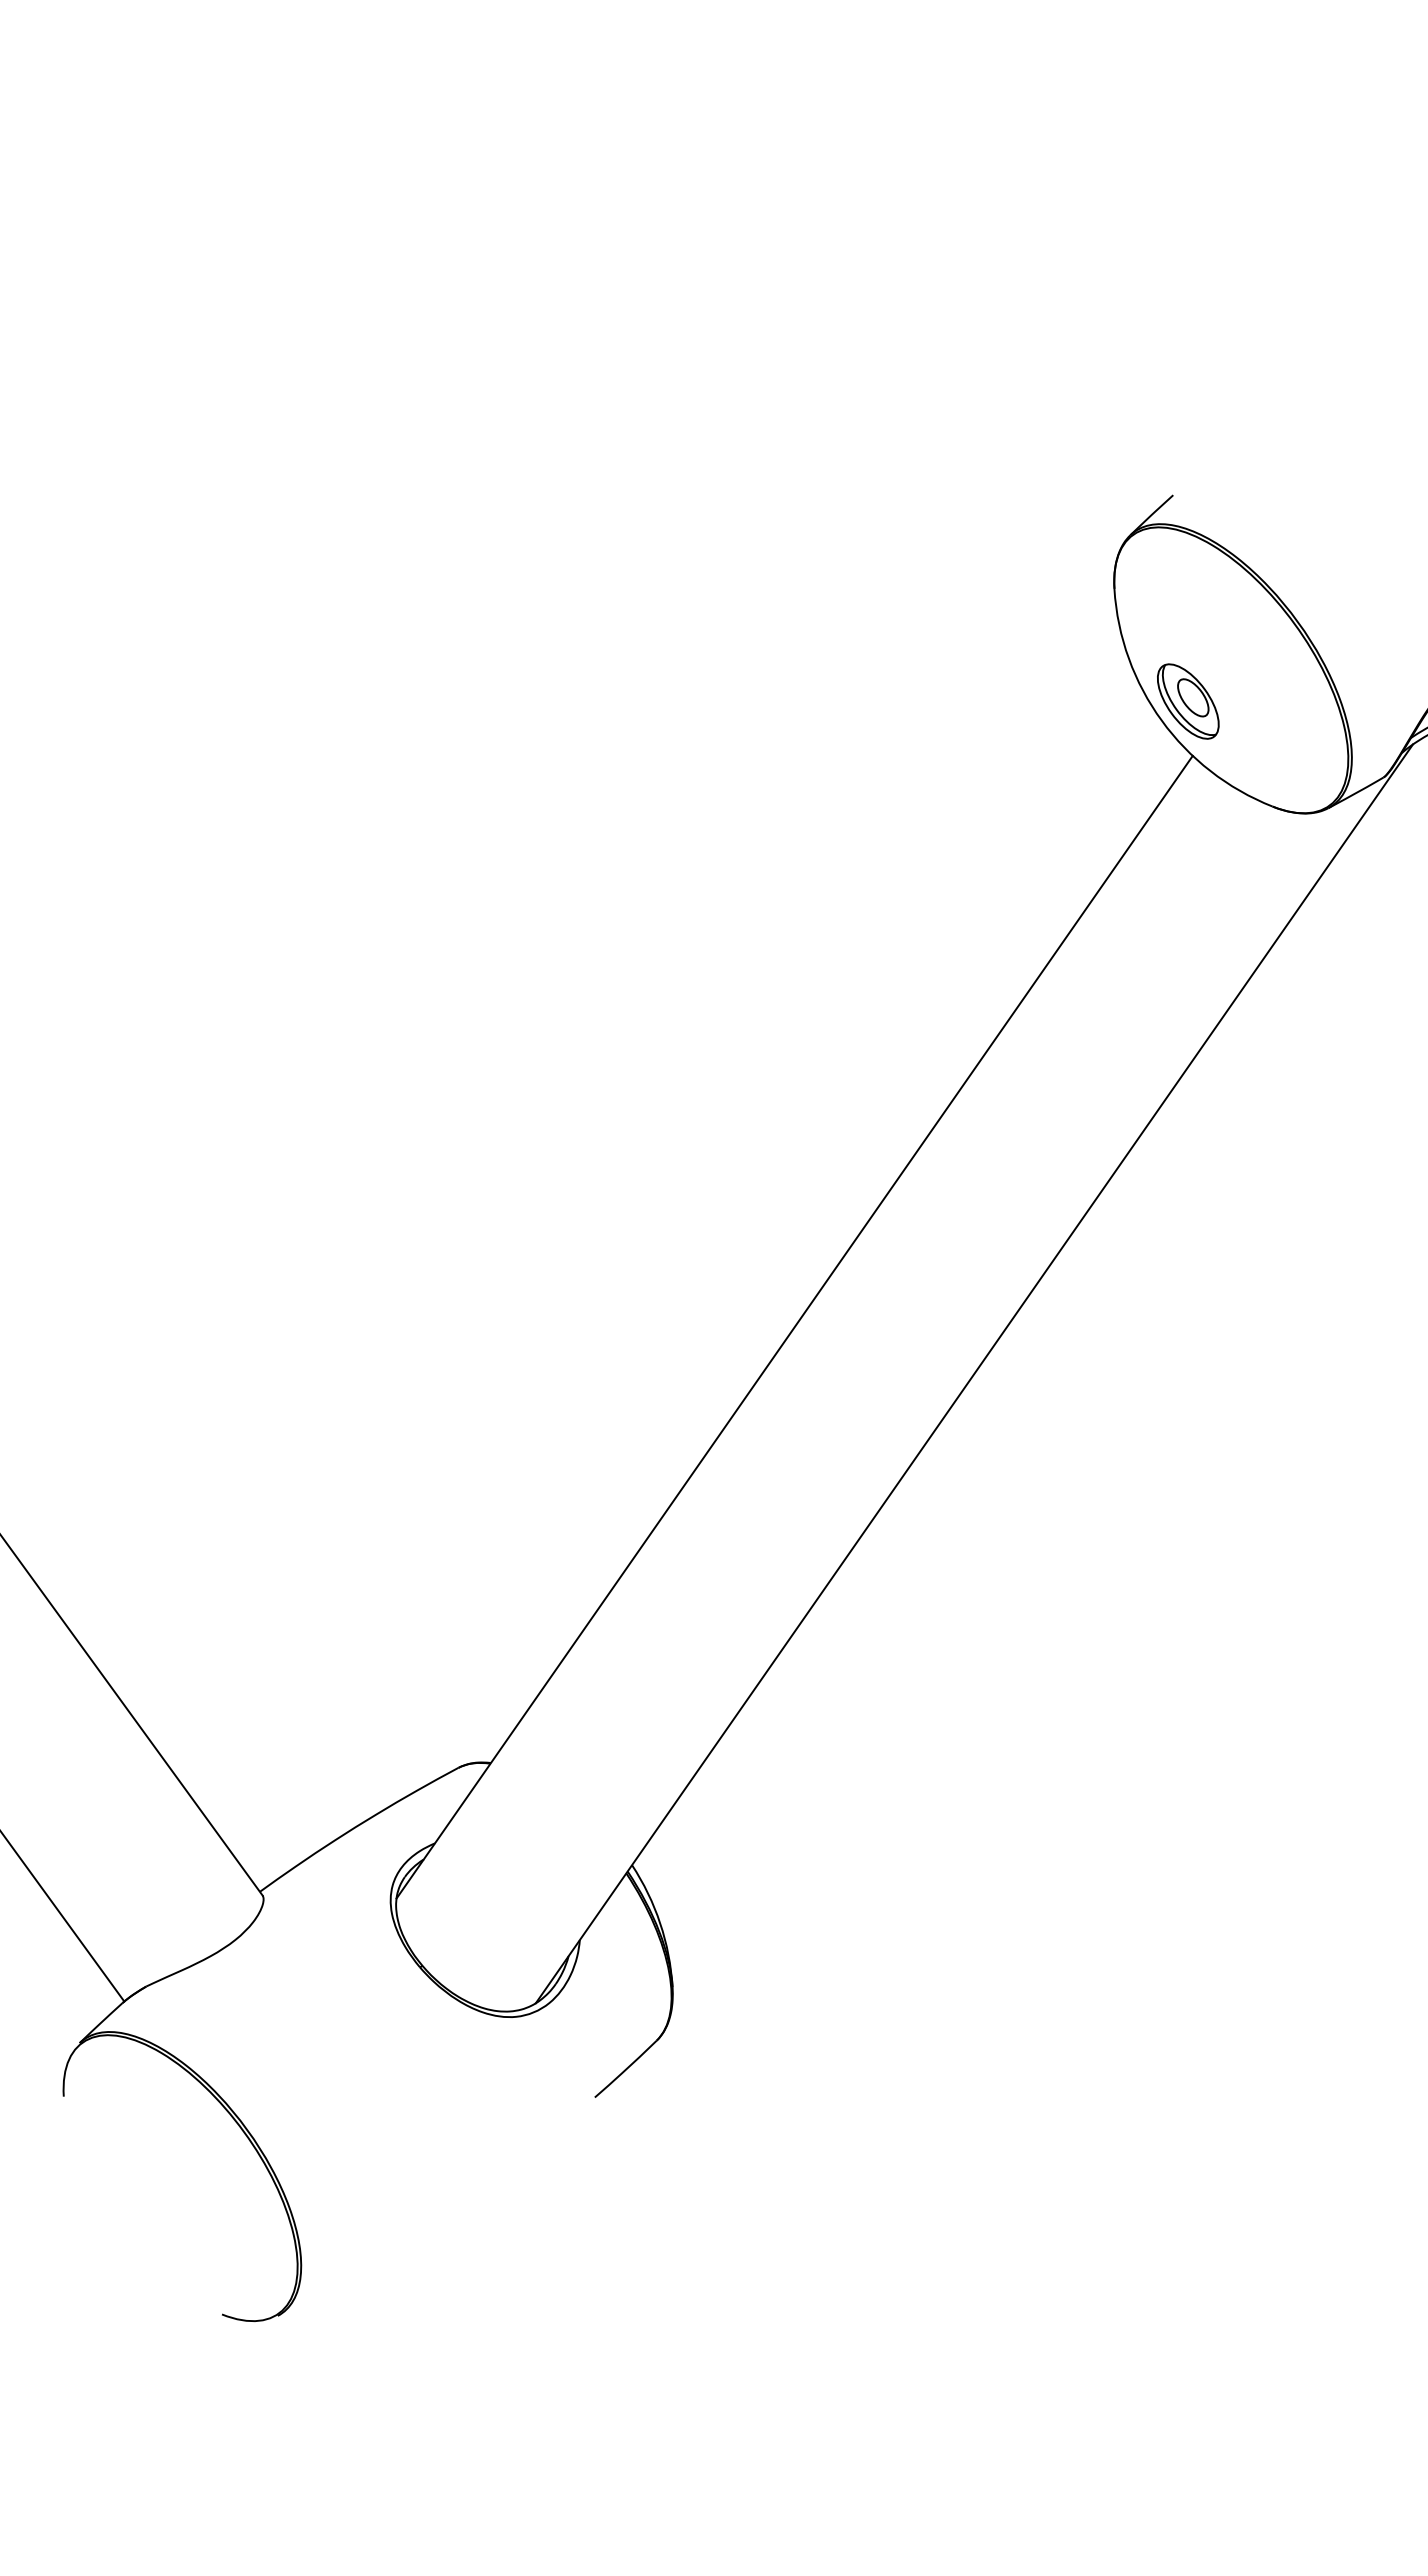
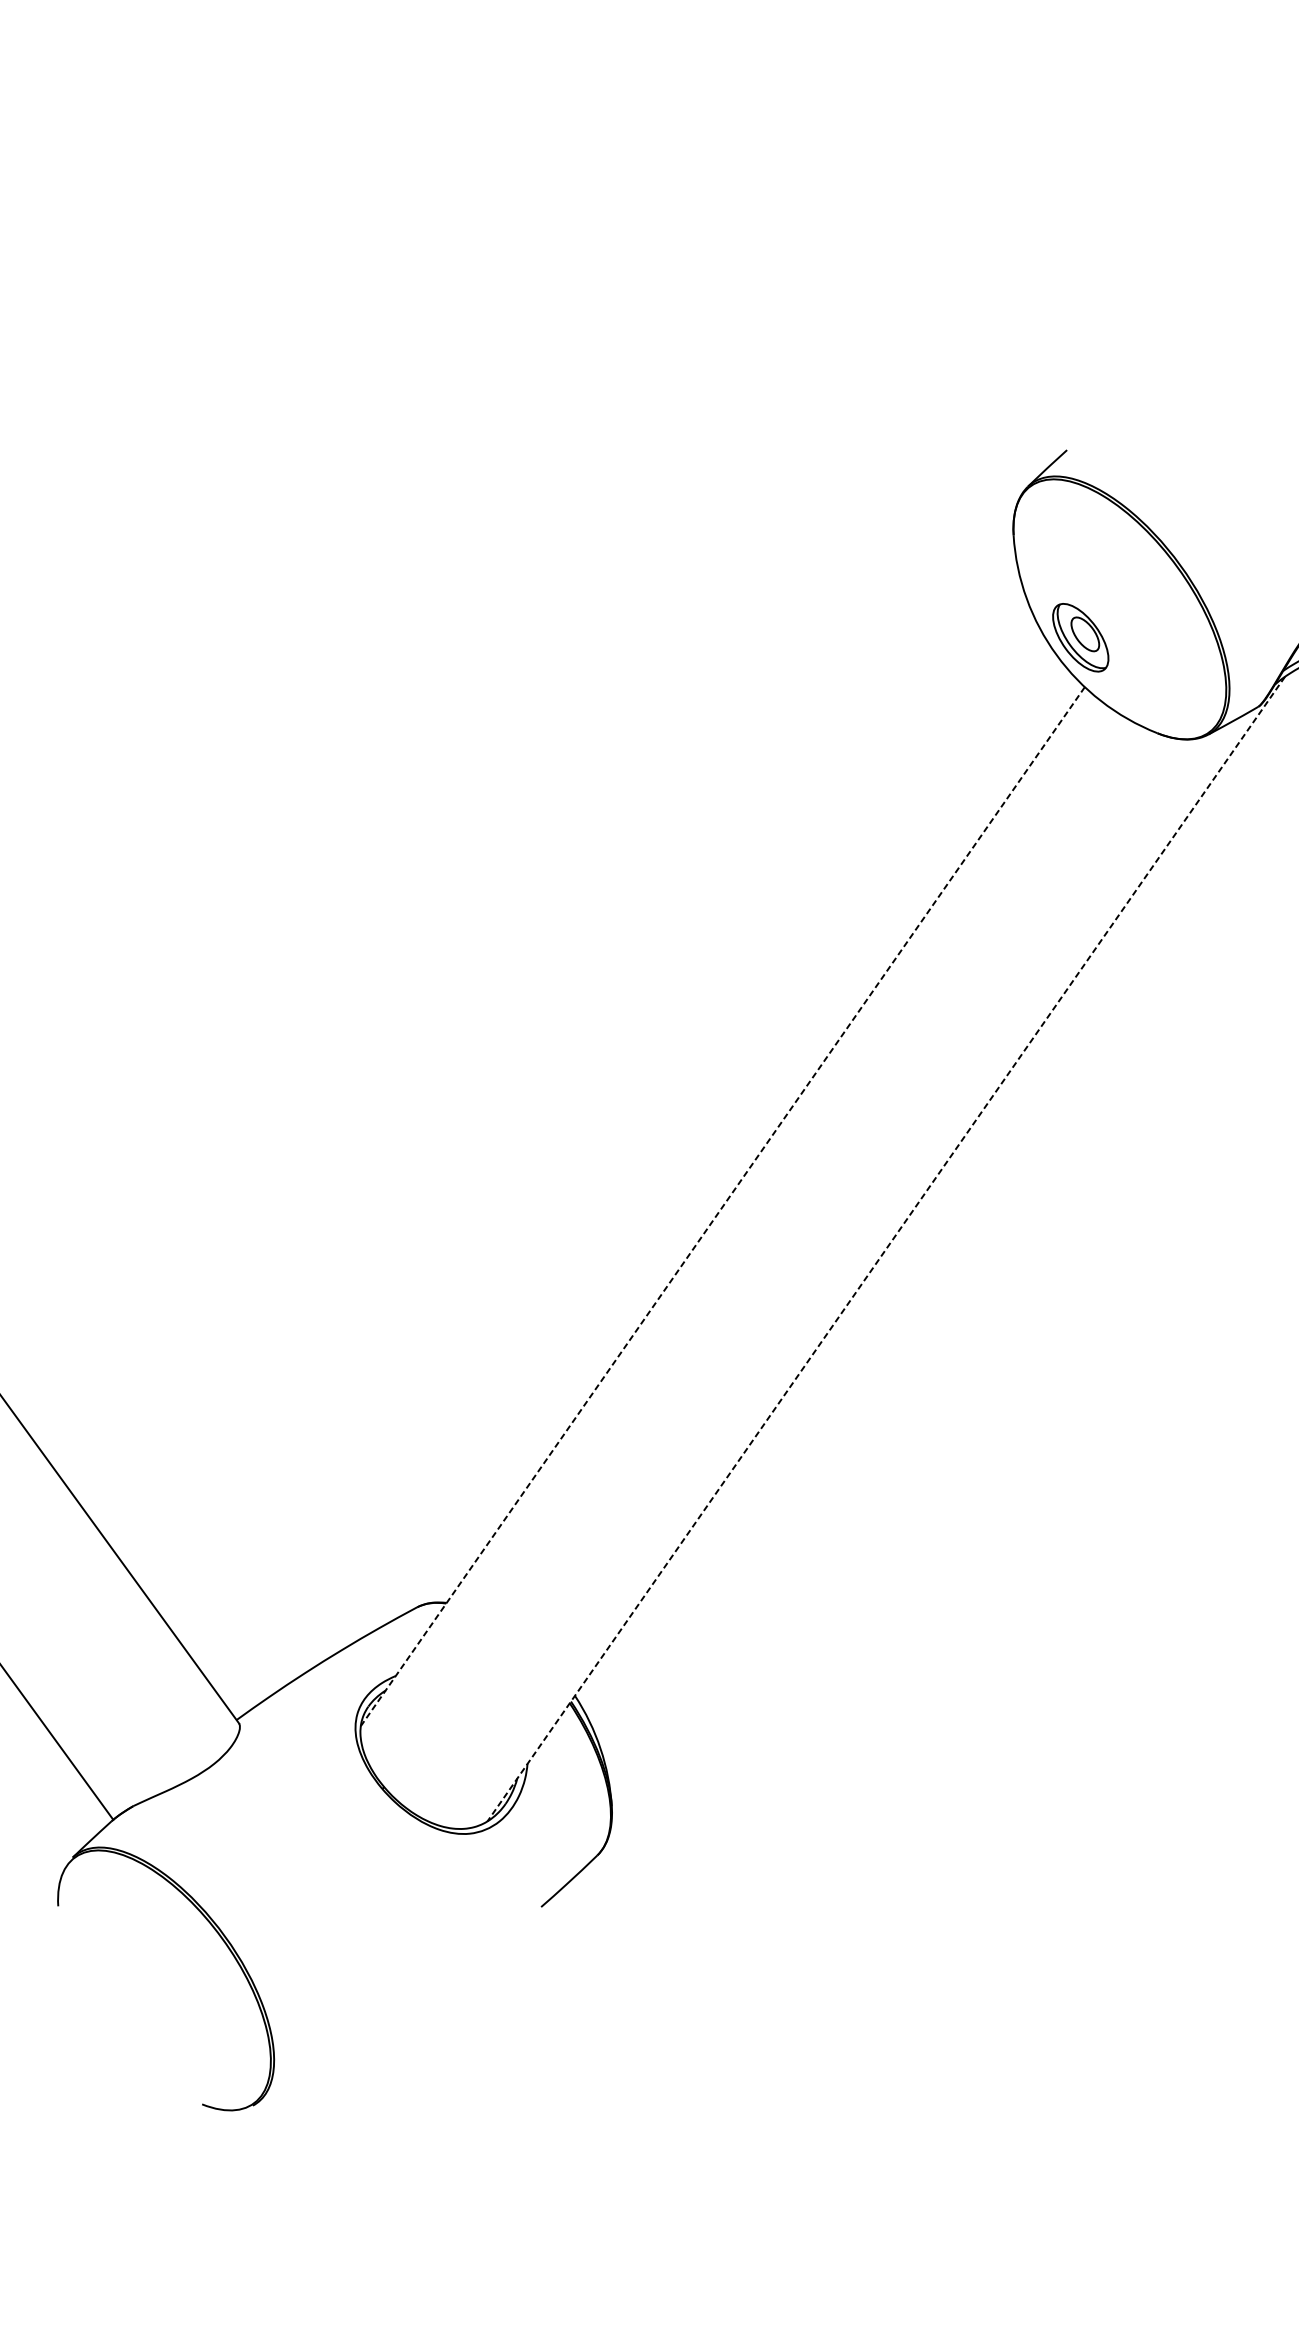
line: (794, 1327) -> (722, 1206), solid -> dashed
line: (974, 1374) -> (886, 1249), solid -> dashed

